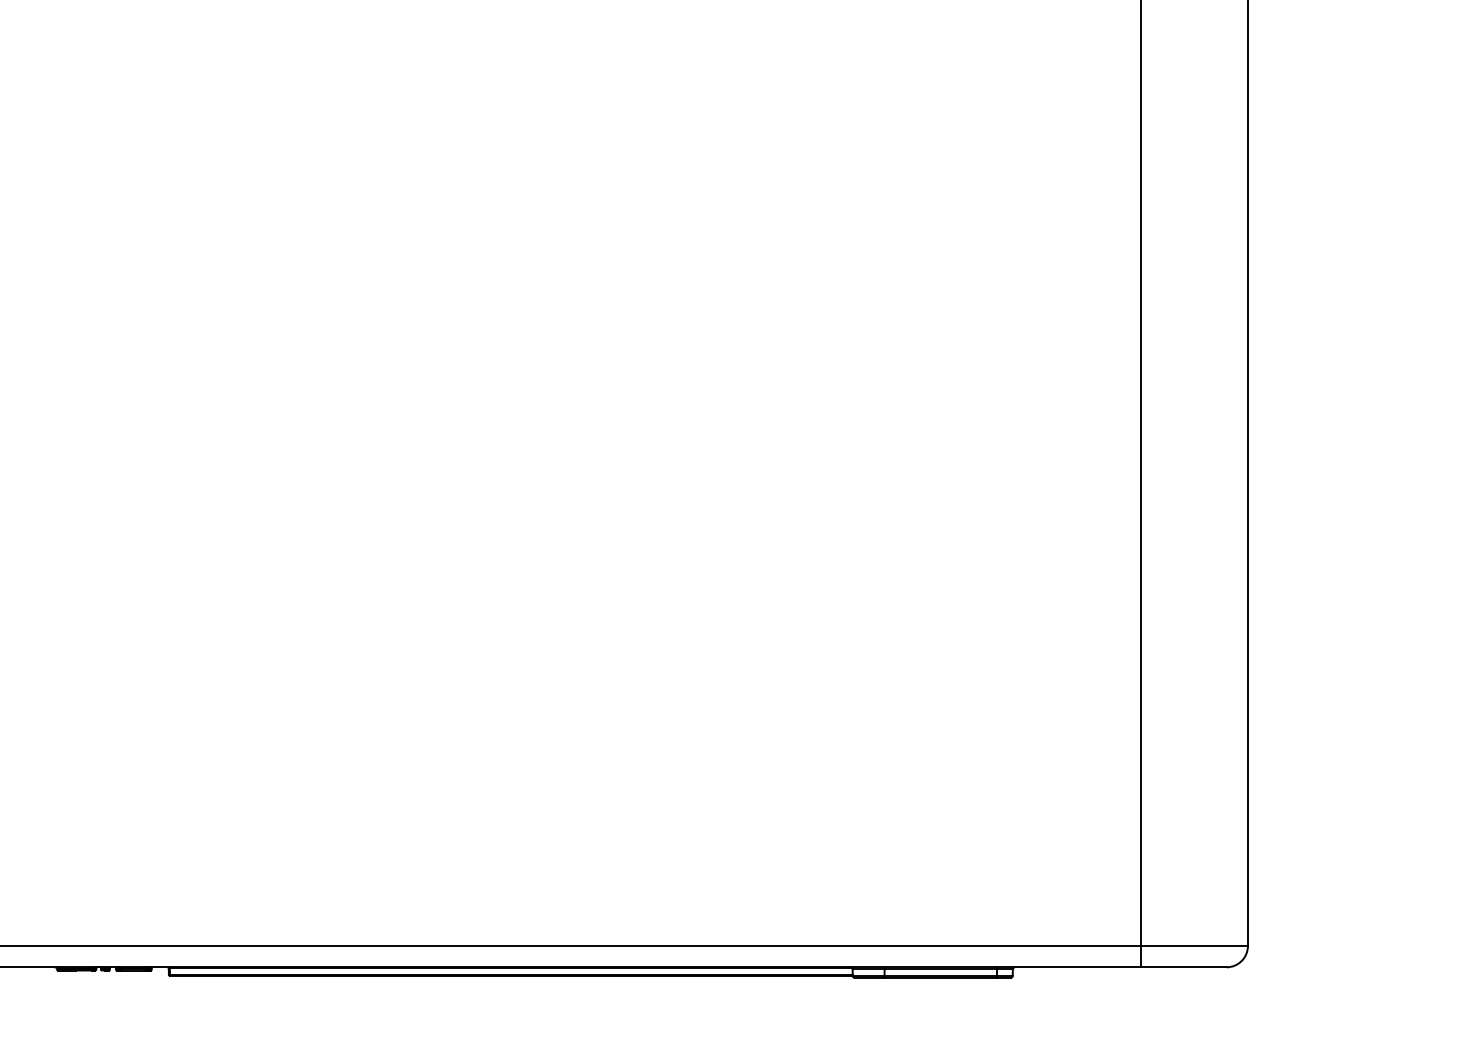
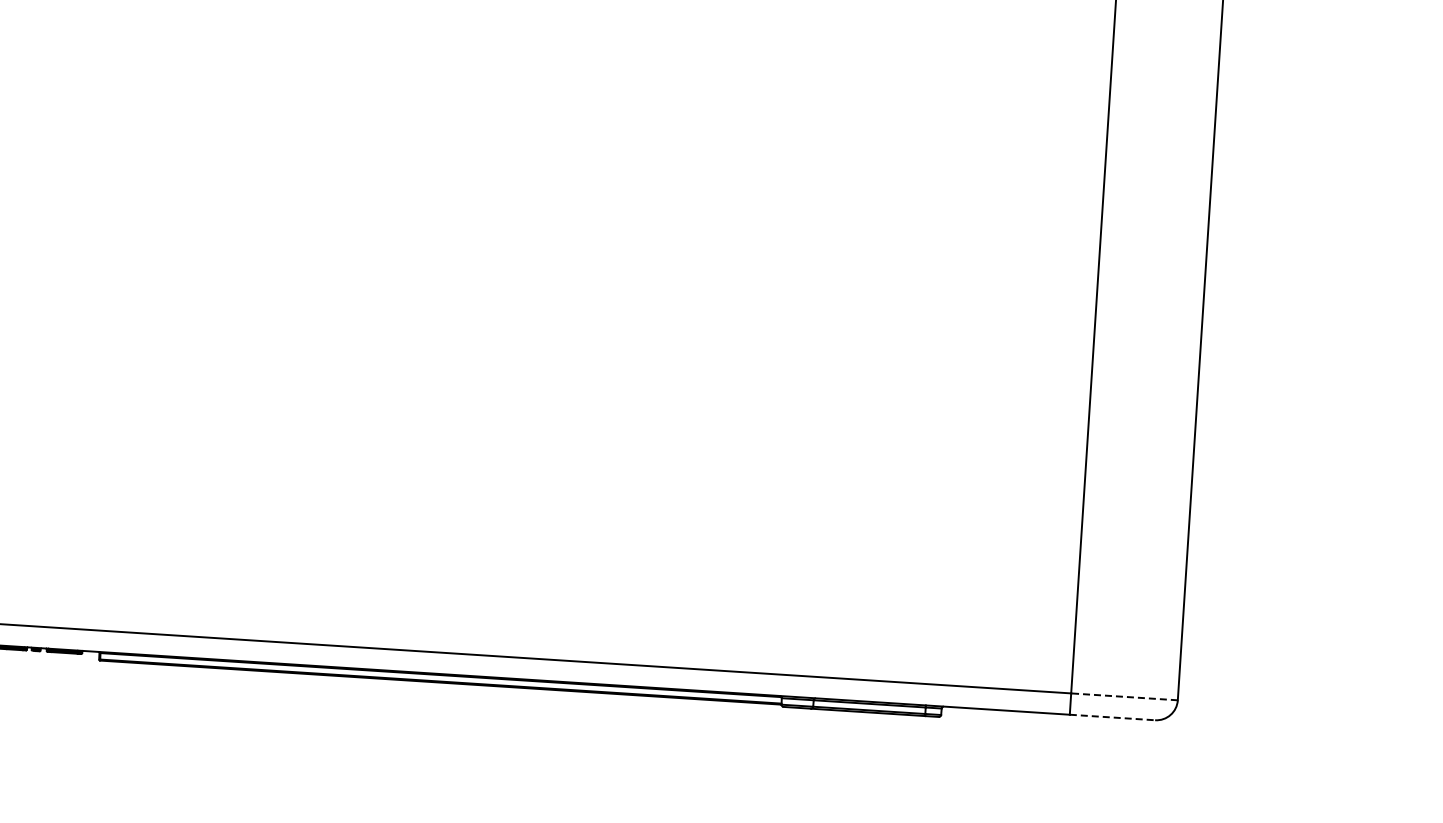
line: (1194, 945) -> (1124, 696), solid -> dashed
line: (1183, 967) -> (1112, 717), solid -> dashed

